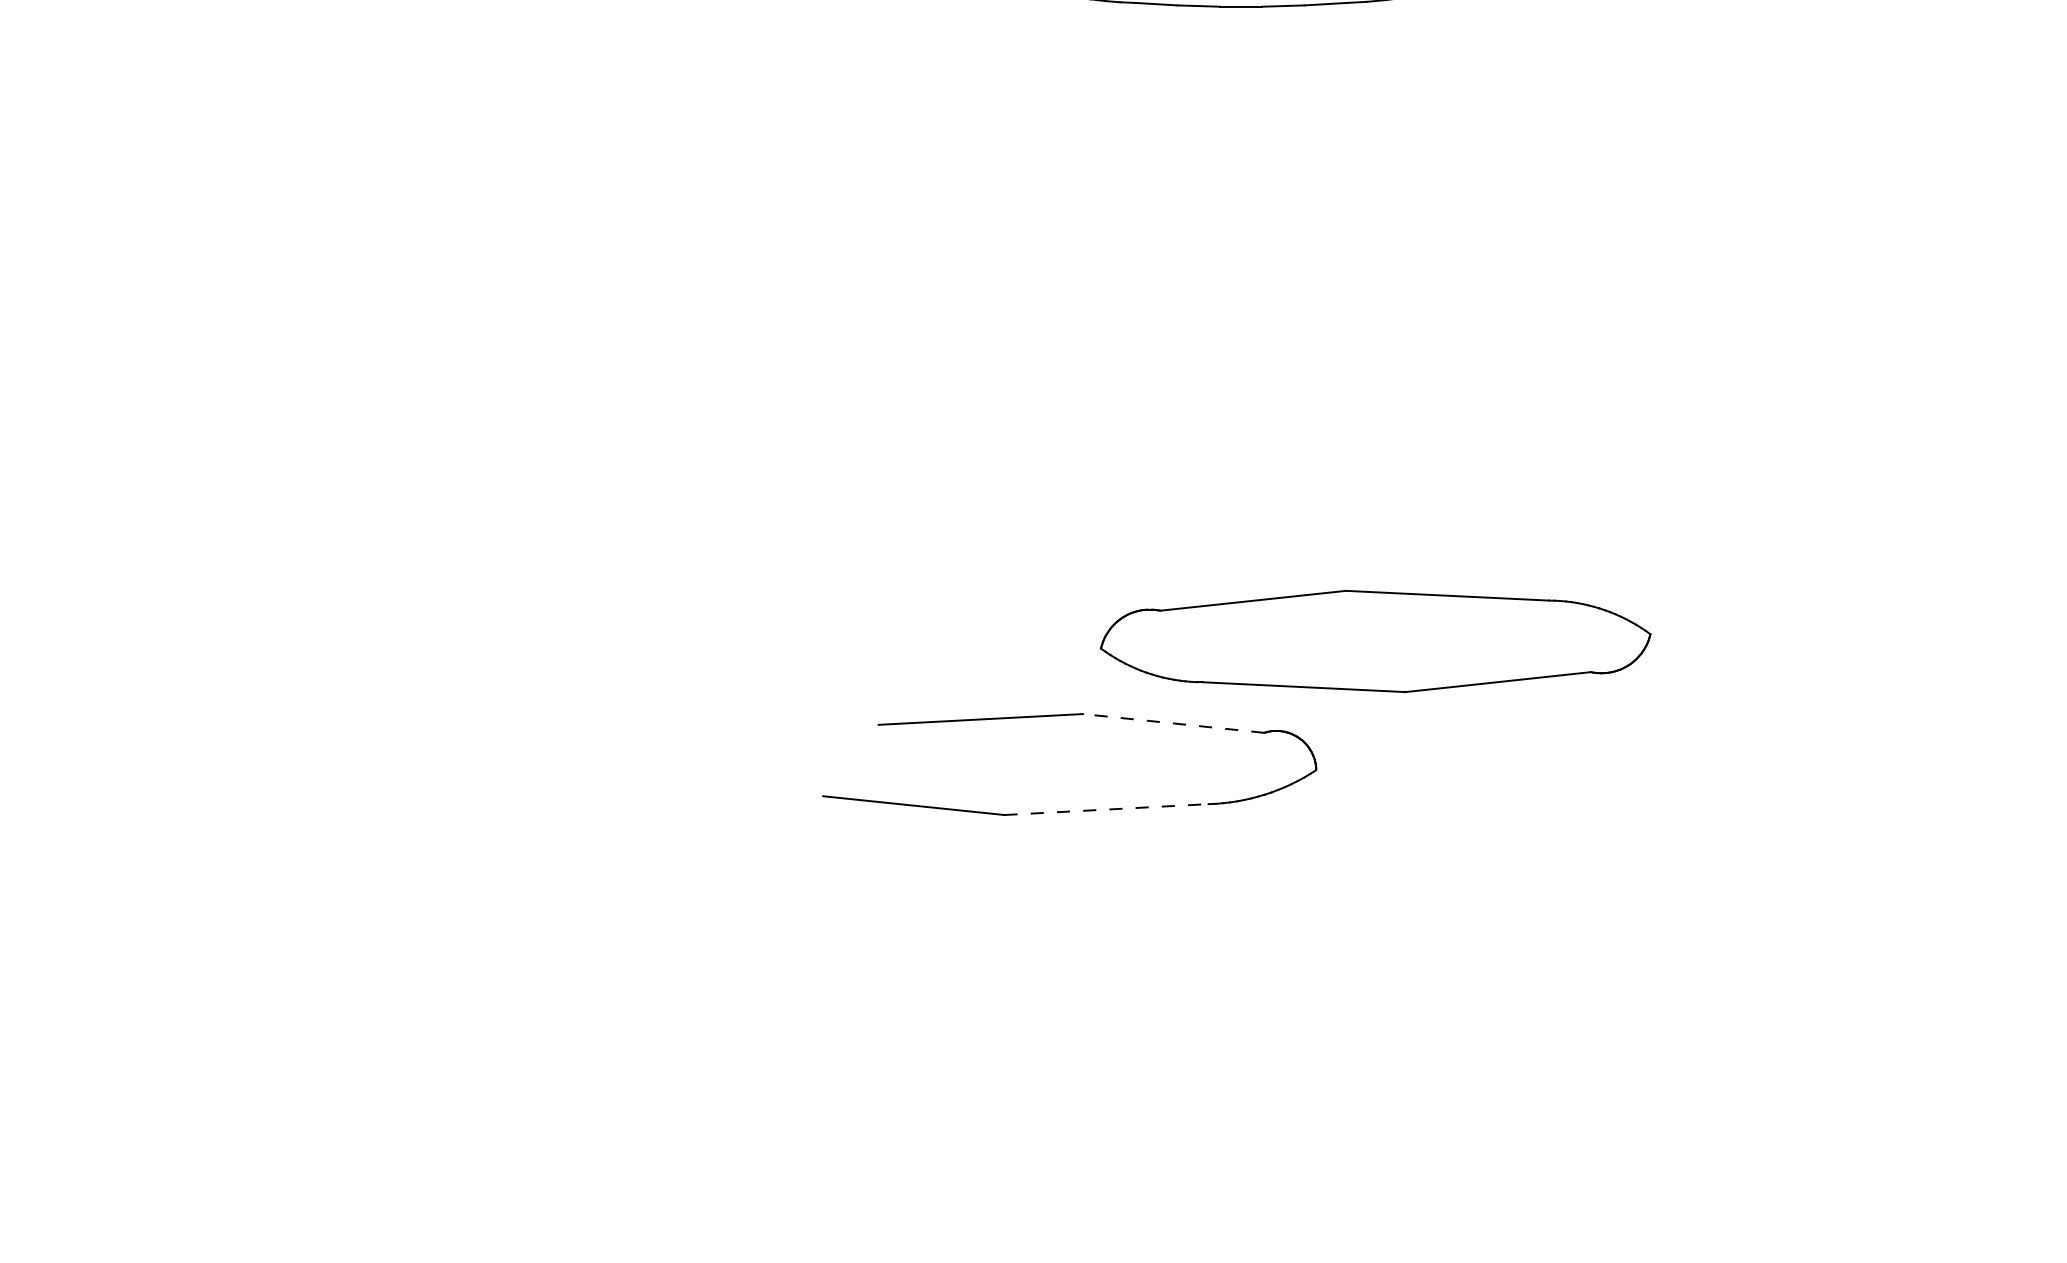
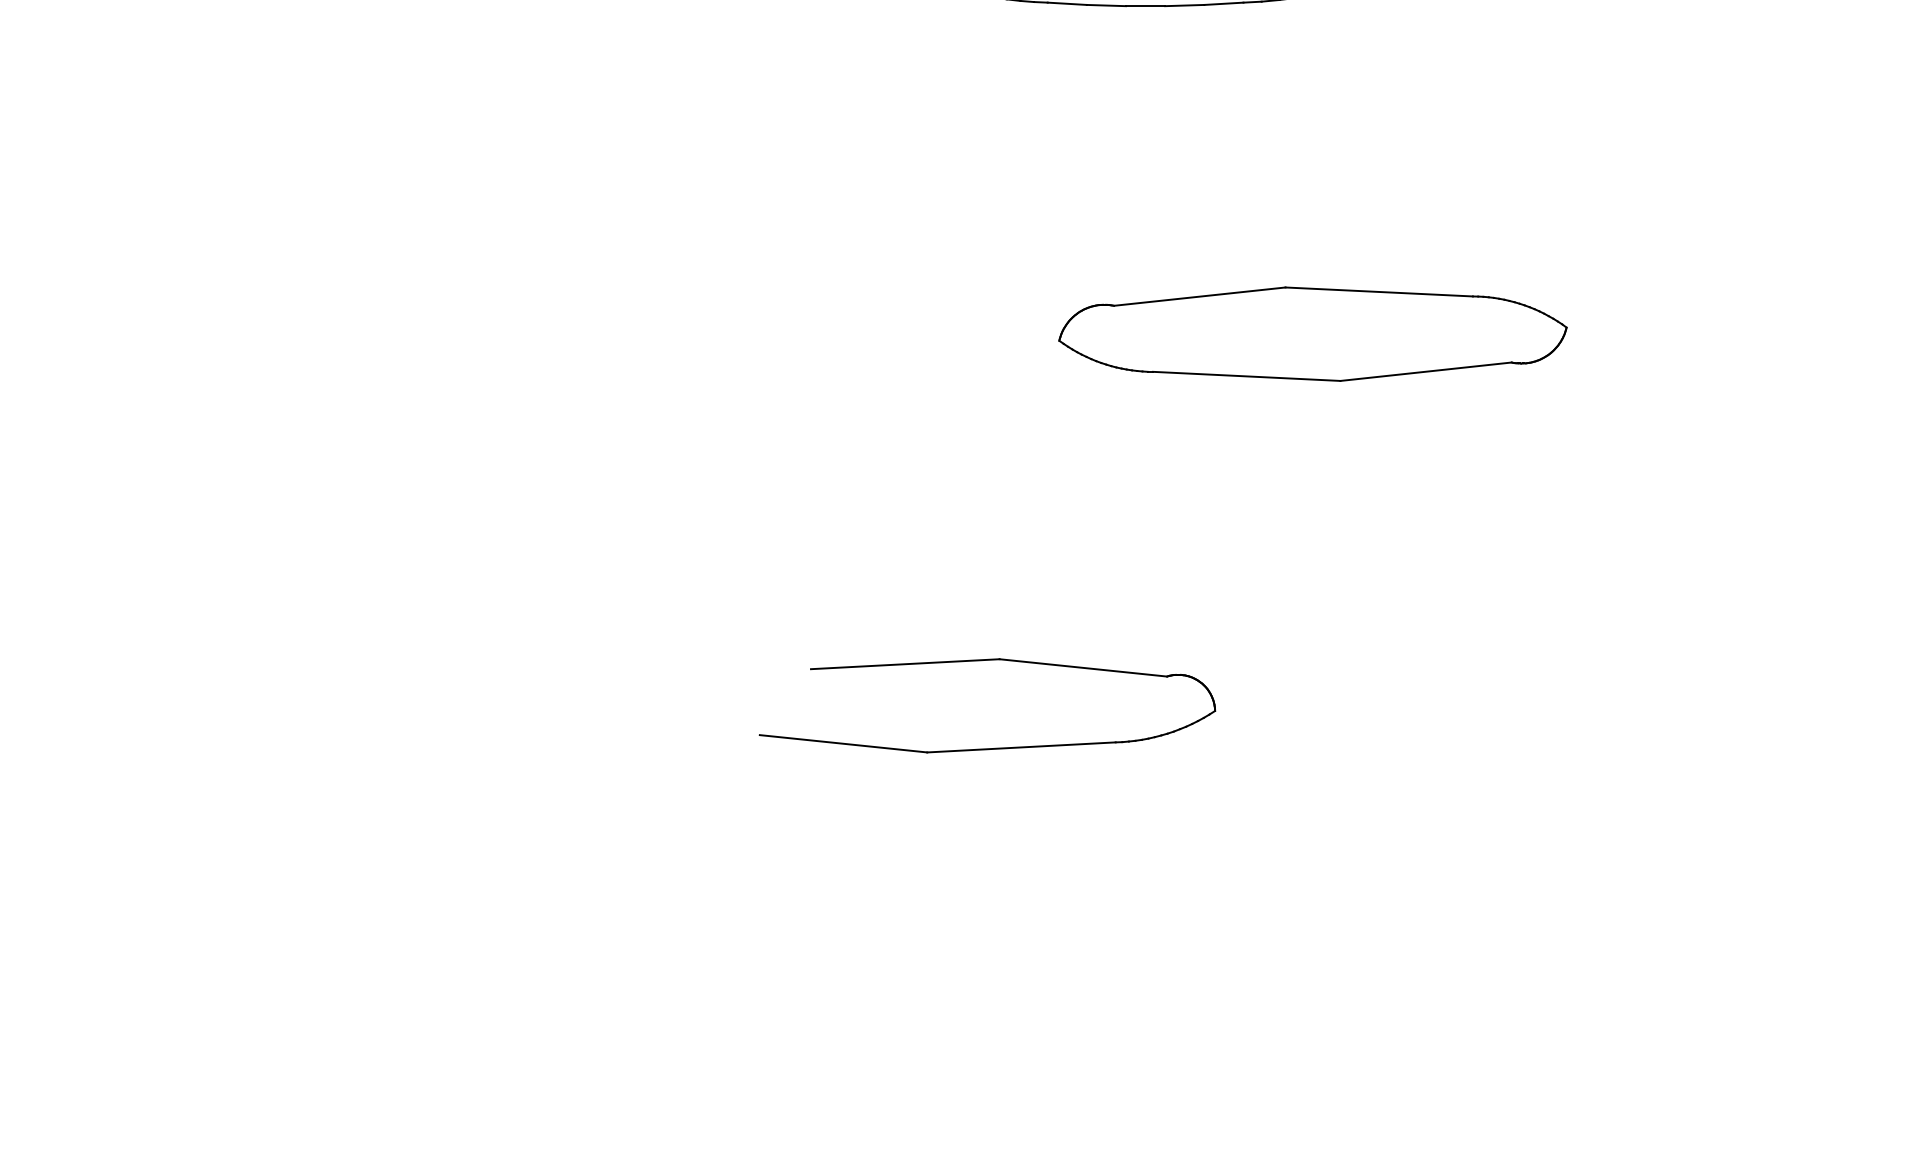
part: (1375, 640) -> (1312, 333), moved
line: (1172, 723) -> (1082, 667), dashed -> solid
line: (1106, 809) -> (1021, 747), dashed -> solid

